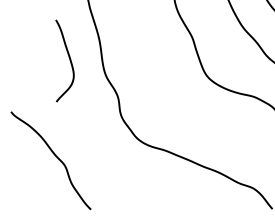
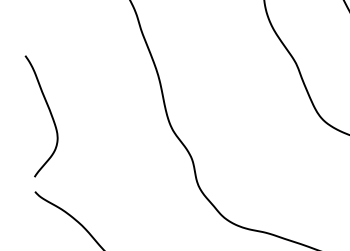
curve: (68, 57) -> (47, 109), moved

